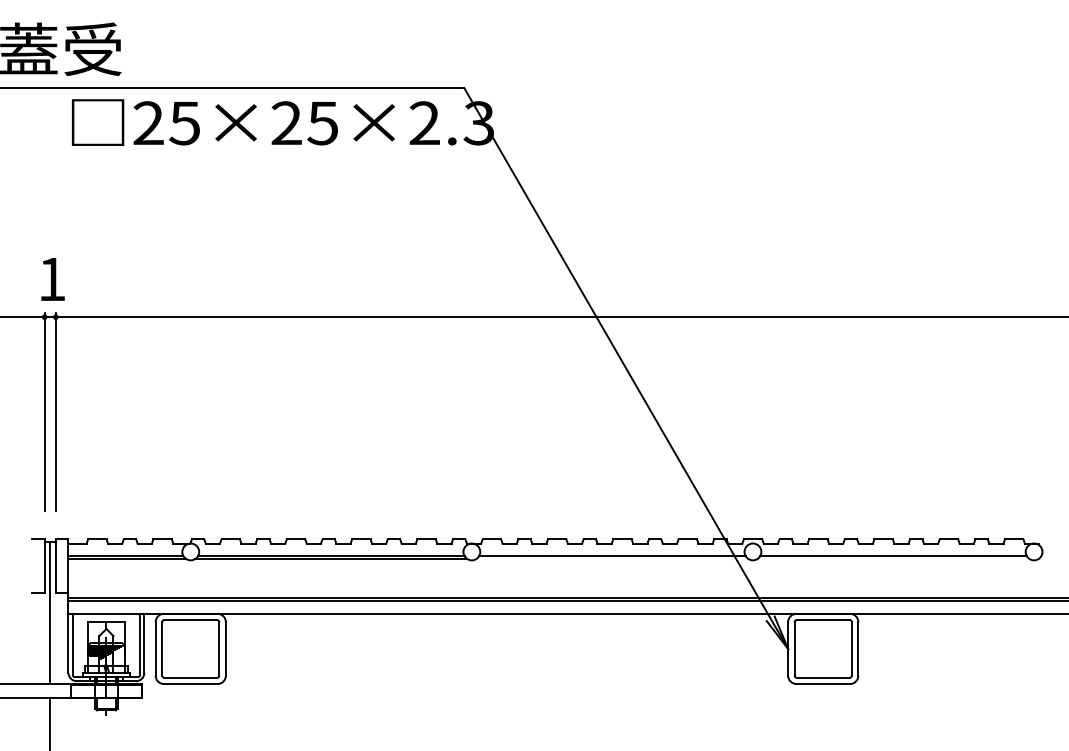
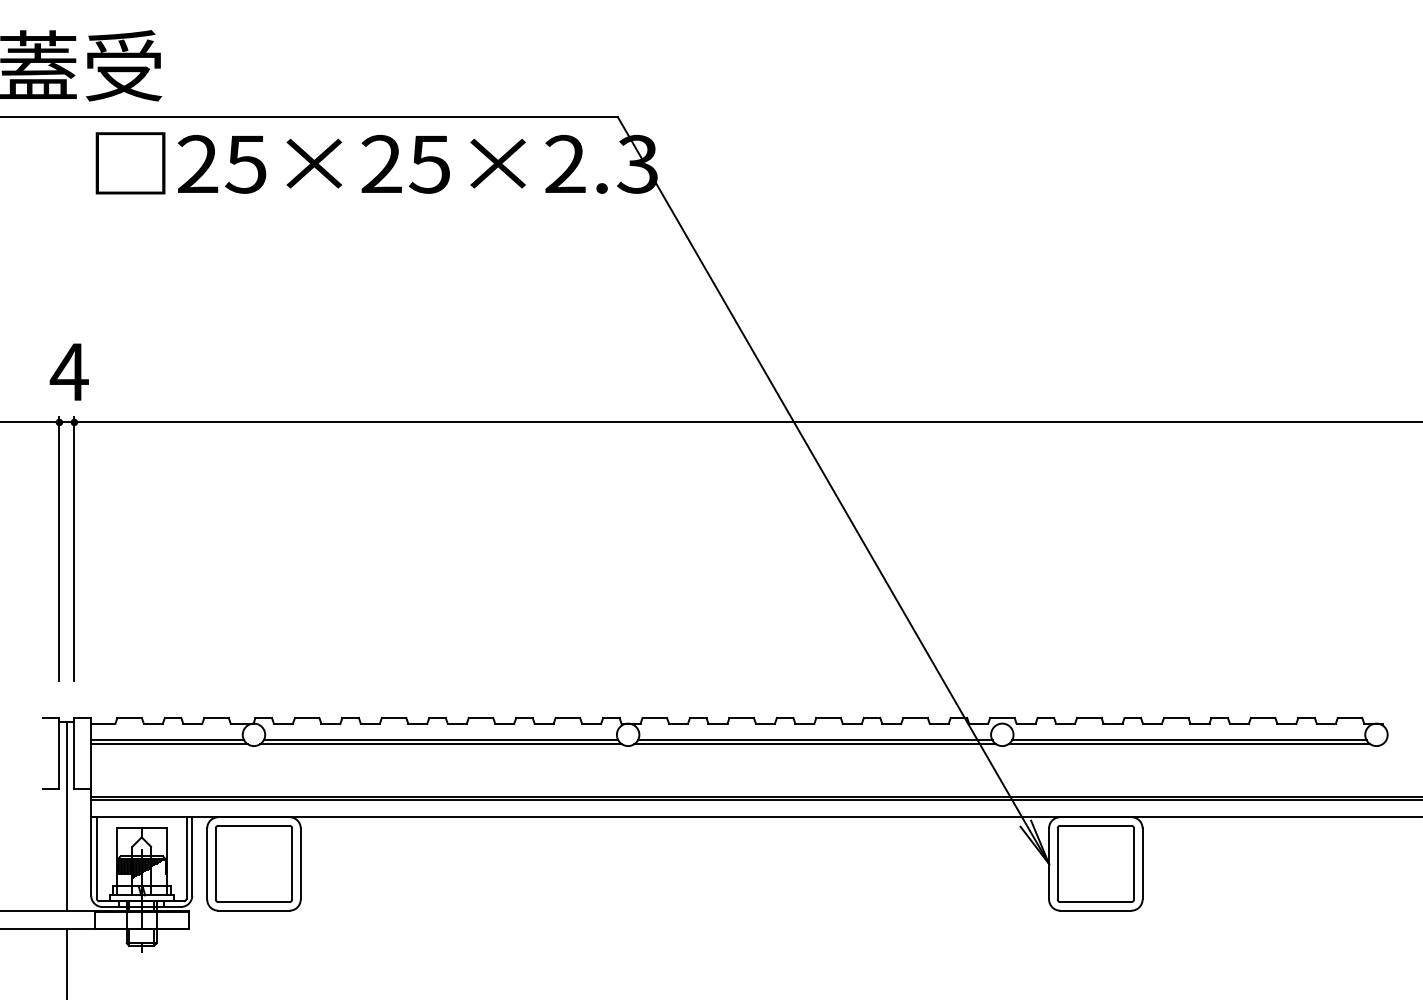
text: (51, 278) -> (68, 371), 1 -> 4
line: (612, 559) -> (815, 744), added
line: (893, 559) -> (1189, 744), added

